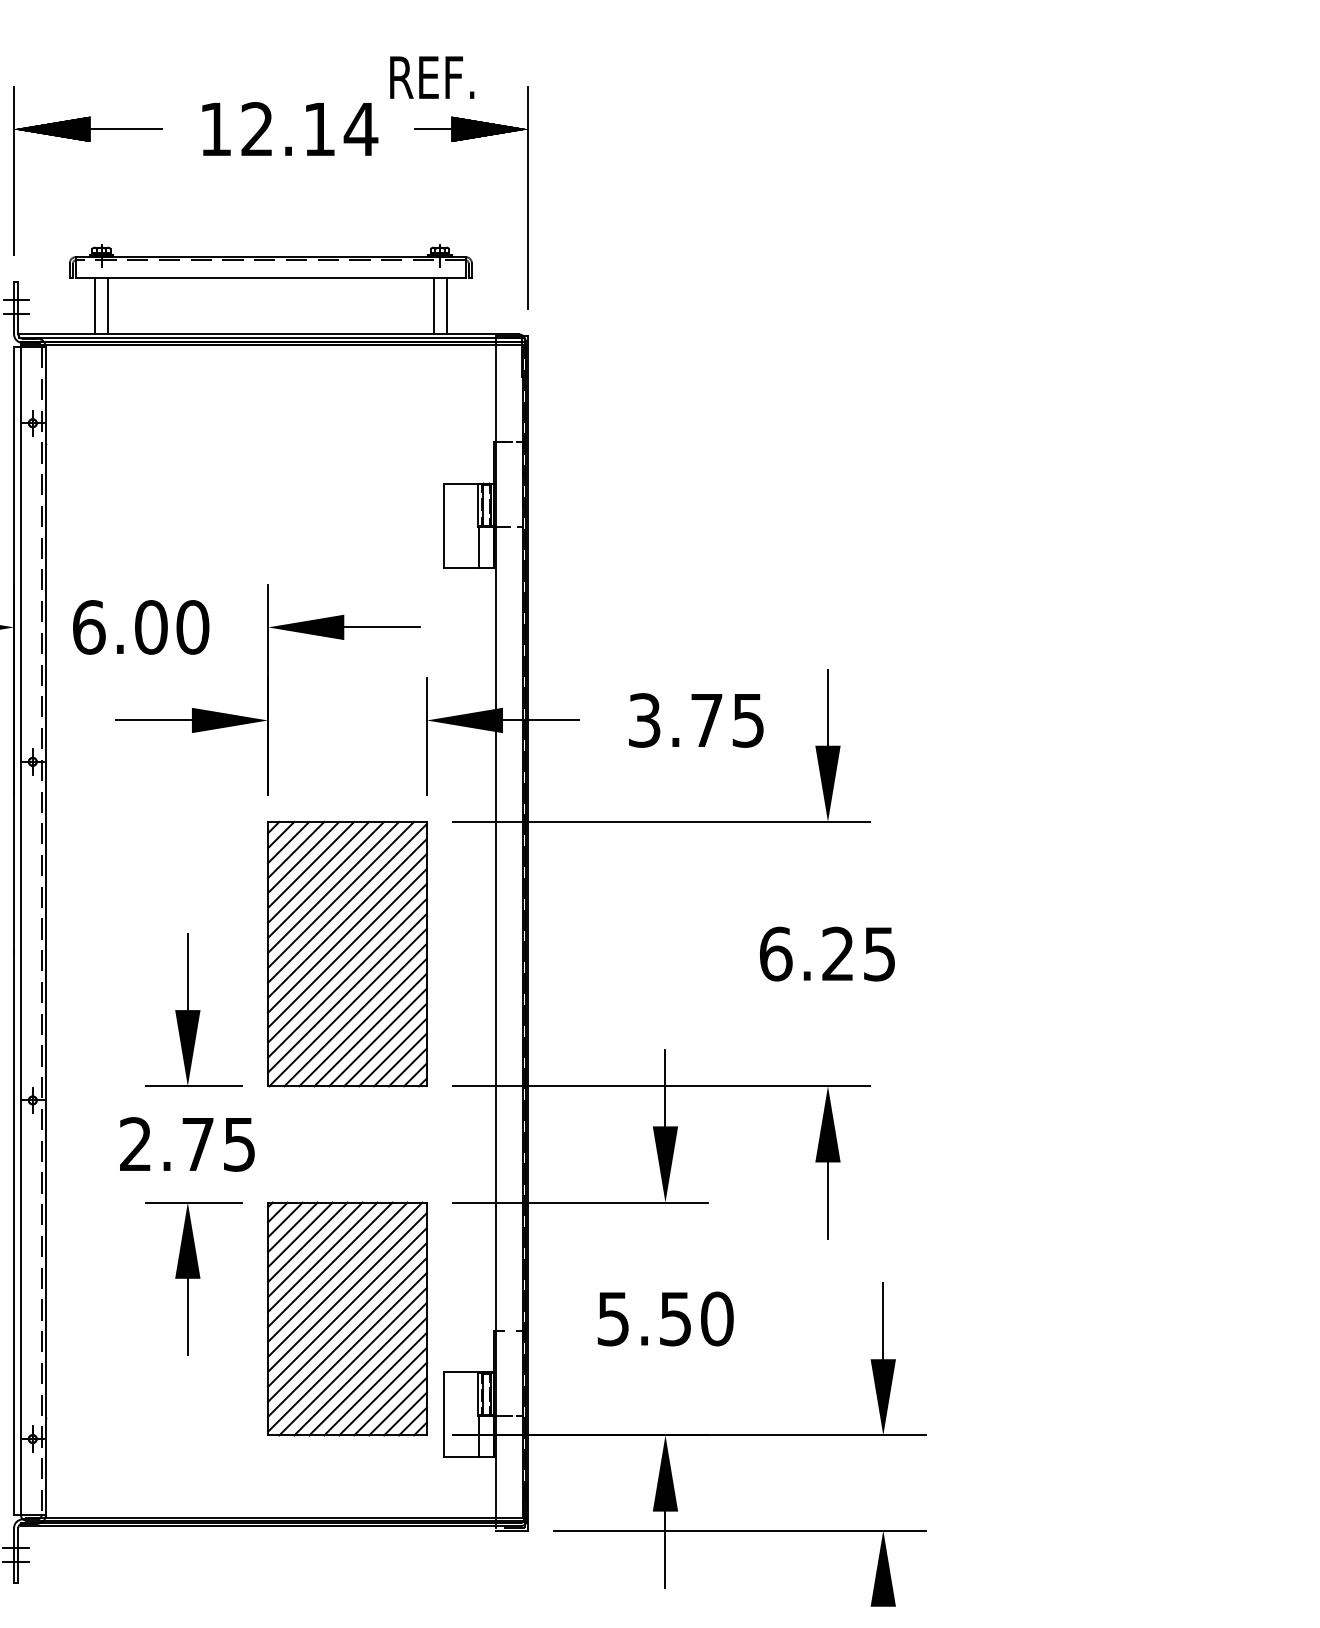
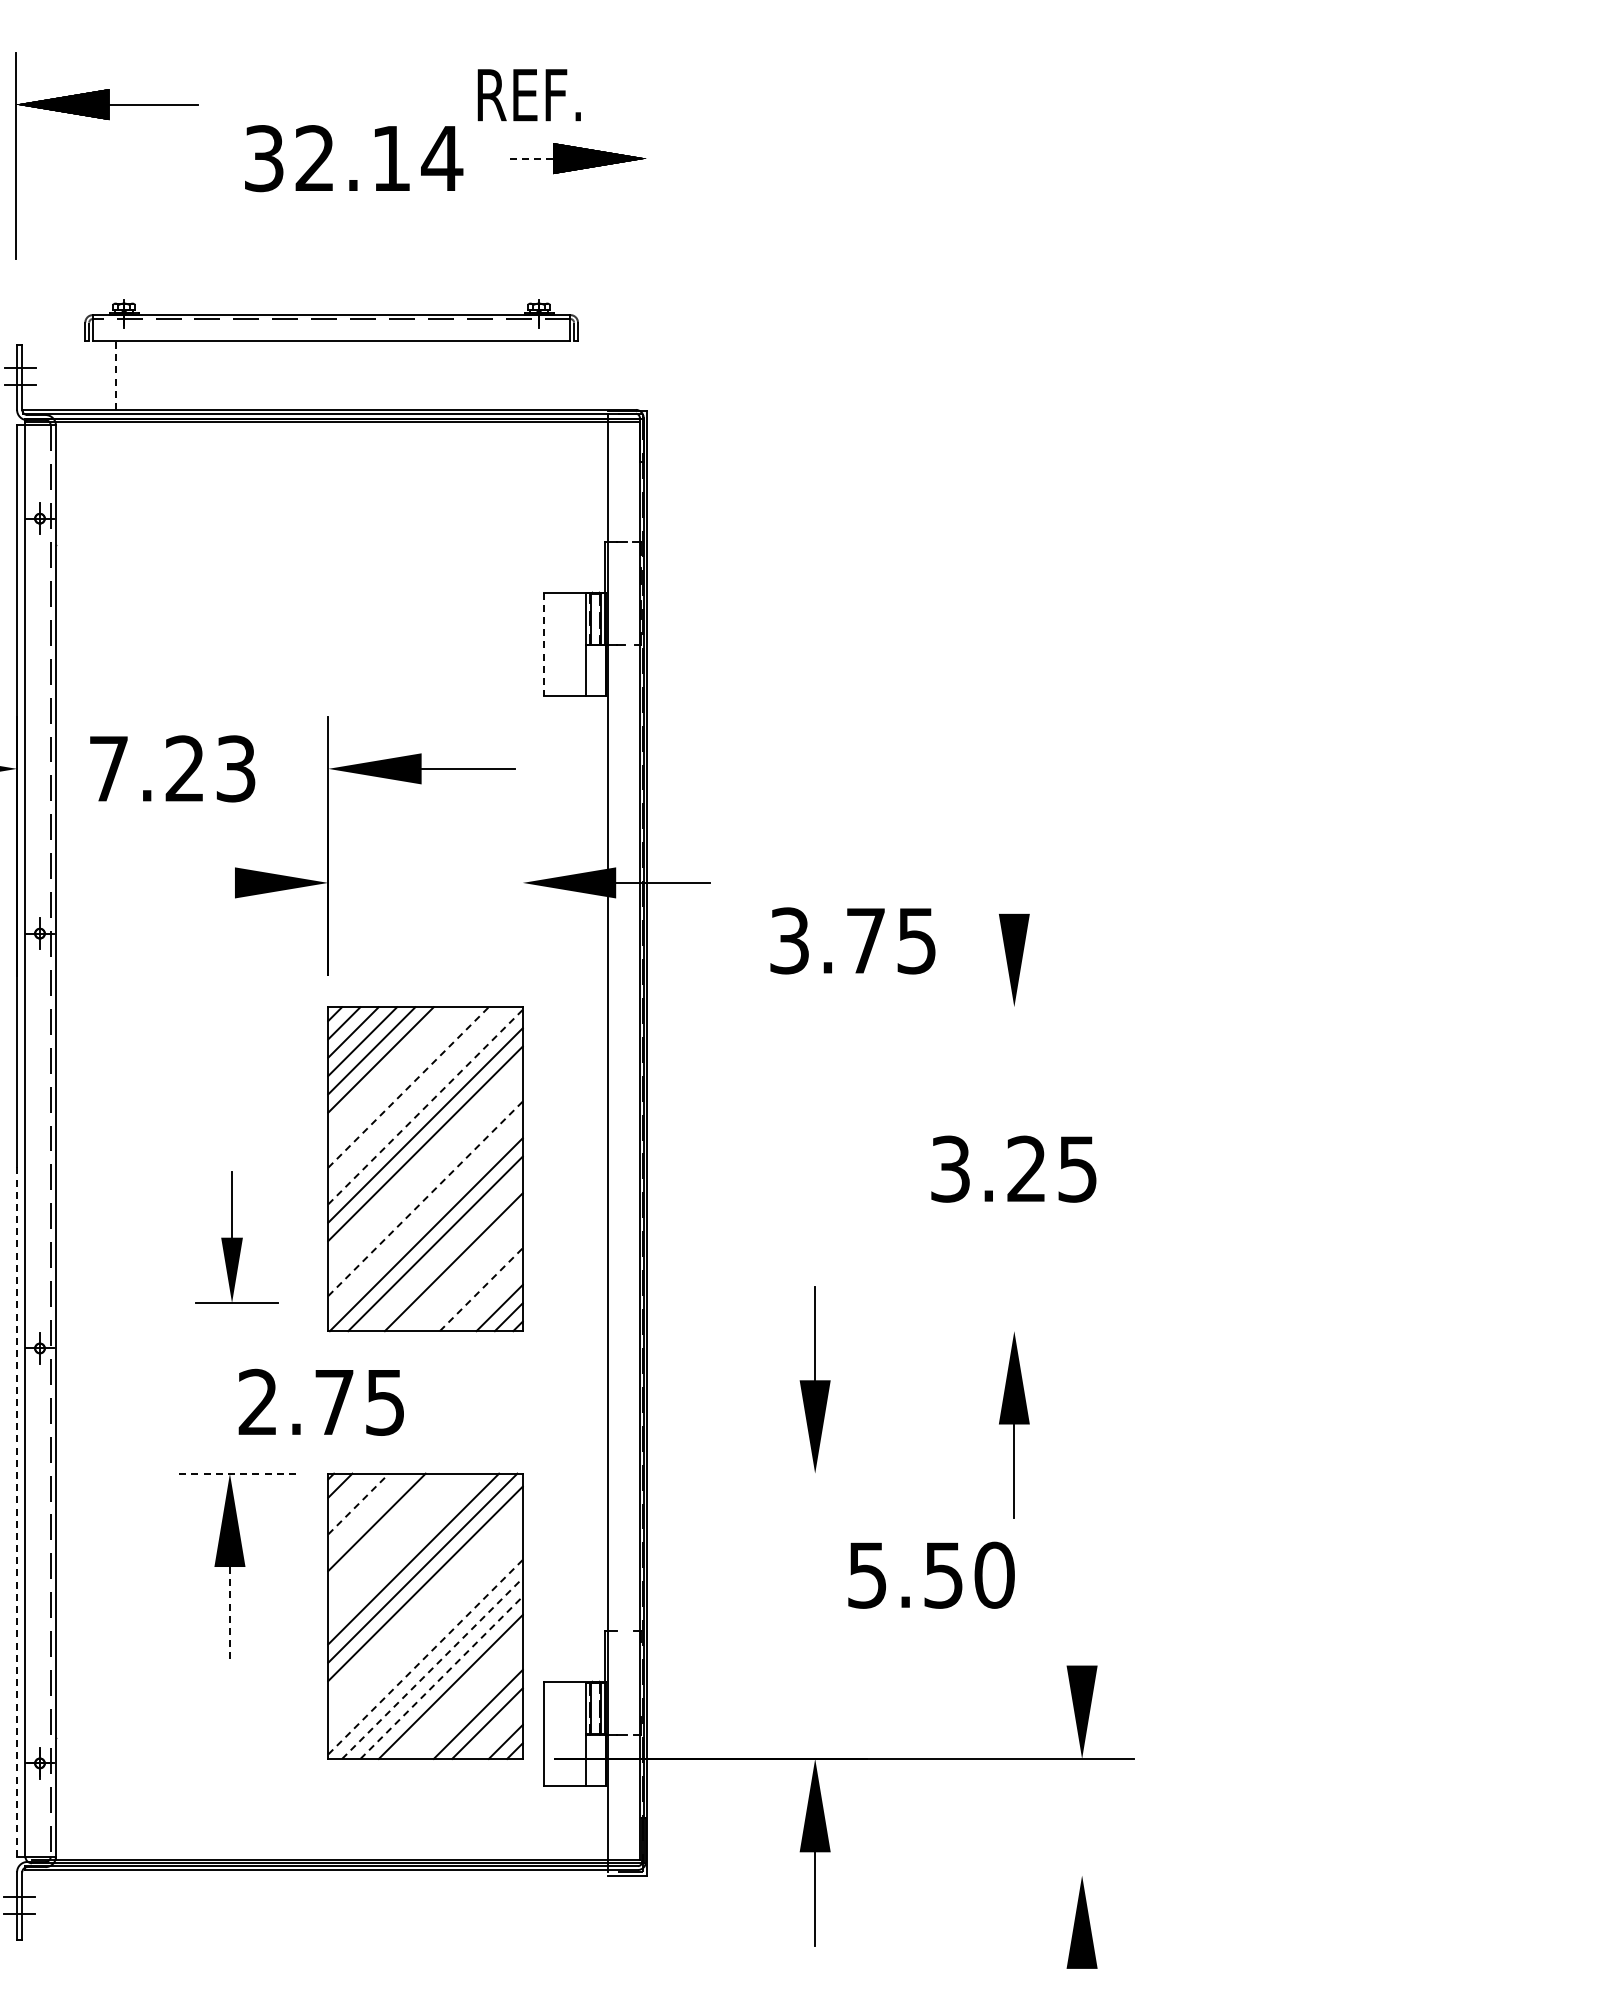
text: (216, 129) -> (264, 158), 12.14 -> 32.14
line: (433, 129) -> (530, 158), solid -> dashed
part: (90, 142) -> (109, 120), moved
line: (527, 197) -> (646, 242), removed
line: (95, 305) -> (116, 374), solid -> dashed
line: (108, 306) -> (132, 375), removed
line: (433, 306) -> (531, 375), removed
line: (446, 306) -> (547, 375), removed
line: (444, 525) -> (544, 644), solid -> dashed
text: (140, 627) -> (172, 768), 6.00 -> 7.23
line: (828, 707) -> (1014, 866), removed
line: (153, 720) -> (187, 882), removed
text: (695, 720) -> (852, 940), moved
line: (426, 736) -> (522, 902), removed
line: (661, 822) -> (810, 1007), removed
line: (318, 872) -> (390, 1069), removed
line: (326, 880) -> (399, 1078), removed
line: (333, 887) -> (408, 1087), solid -> dashed
line: (340, 894) -> (417, 1096), removed
line: (347, 903) -> (425, 1107), solid -> dashed
line: (347, 947) -> (425, 1161), removed
text: (776, 953) -> (951, 1168), 6.25 -> 3.25
line: (347, 963) -> (425, 1180), removed
line: (347, 978) -> (425, 1198), solid -> dashed
line: (347, 992) -> (425, 1216), removed
part: (193, 1009) -> (236, 1237), size x0.7
line: (362, 1022) -> (444, 1252), removed
line: (377, 1037) -> (462, 1271), removed
line: (384, 1044) -> (471, 1280), removed
line: (393, 1052) -> (481, 1289), solid -> dashed
line: (400, 1059) -> (490, 1298), removed
line: (661, 1086) -> (810, 1331), removed
text: (186, 1143) -> (320, 1401), moved
line: (193, 1202) -> (236, 1473), solid -> dashed
line: (580, 1202) -> (711, 1473), removed
line: (285, 1219) -> (349, 1494), removed
line: (292, 1227) -> (358, 1504), solid -> dashed
line: (14, 1233) -> (17, 1511), solid -> dashed
line: (300, 1234) -> (367, 1512), removed
line: (315, 1249) -> (386, 1531), removed
line: (322, 1257) -> (395, 1540), removed
line: (330, 1264) -> (404, 1549), removed
line: (347, 1306) -> (425, 1601), removed
line: (187, 1316) -> (229, 1613), solid -> dashed
text: (665, 1318) -> (931, 1574), moved
line: (883, 1320) -> (1082, 1618), removed
line: (347, 1322) -> (425, 1620), removed
line: (347, 1337) -> (425, 1638), removed
line: (347, 1352) -> (425, 1657), solid -> dashed
line: (353, 1361) -> (432, 1668), solid -> dashed
line: (360, 1368) -> (441, 1677), solid -> dashed
line: (375, 1383) -> (459, 1695), removed
line: (382, 1390) -> (468, 1704), removed
line: (405, 1413) -> (496, 1732), removed
line: (739, 1530) -> (905, 1875), removed

